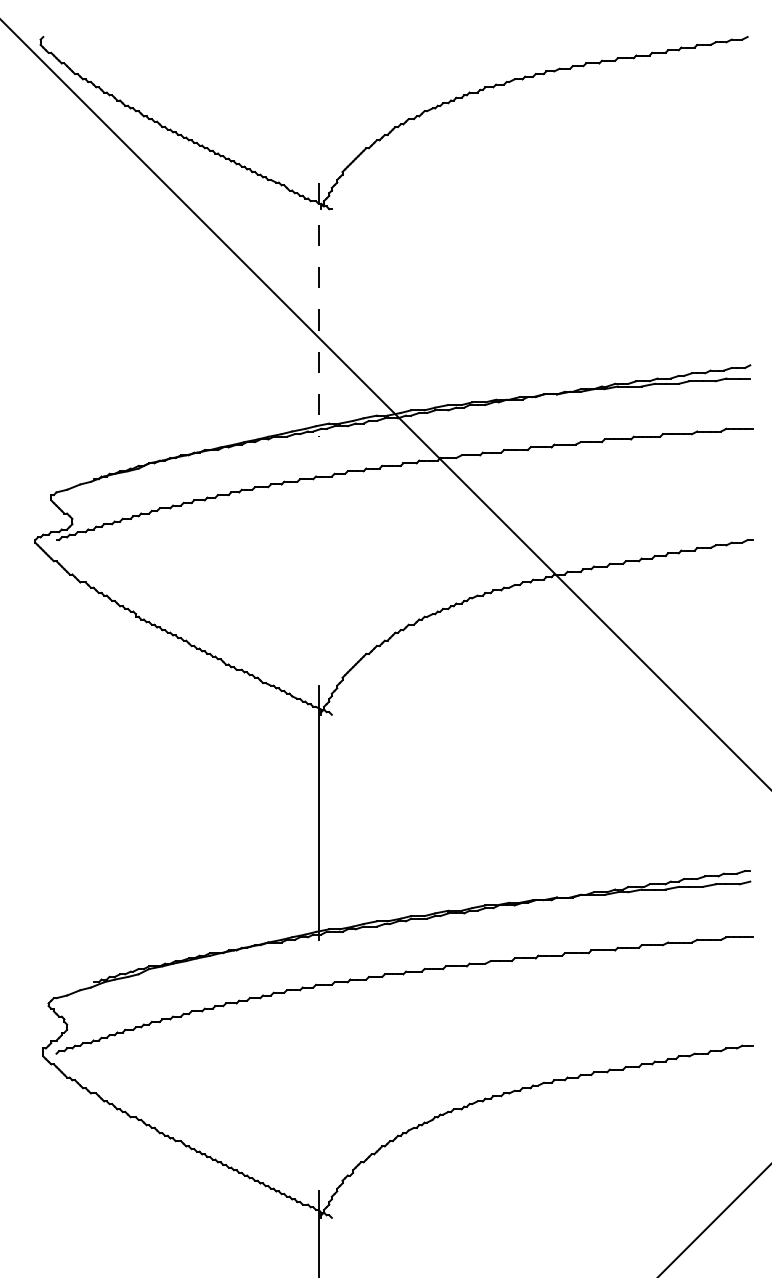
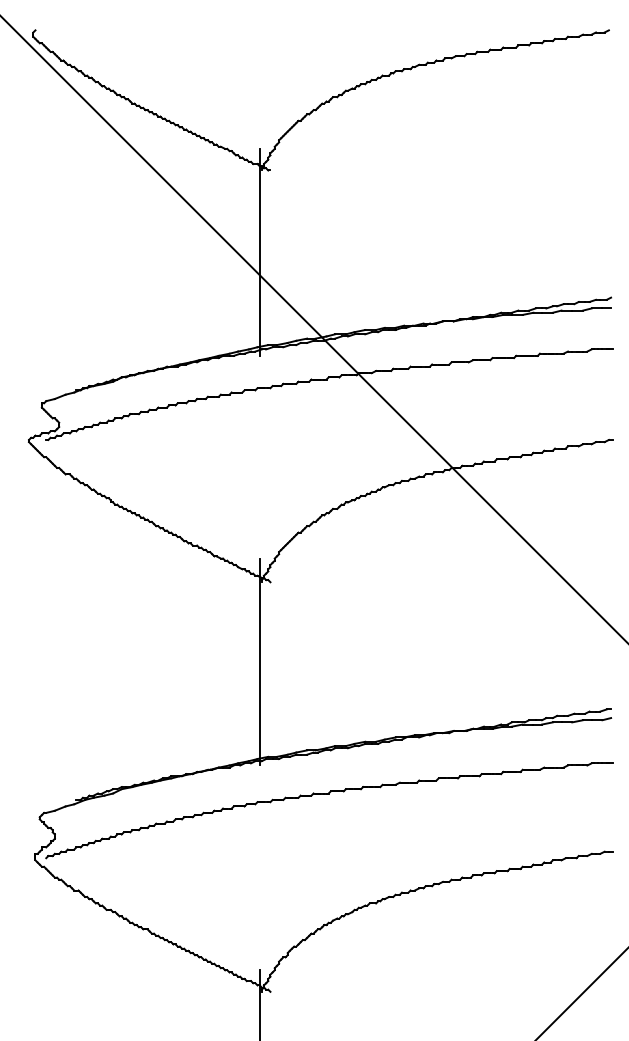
line: (318, 310) -> (259, 253), dashed -> solid

